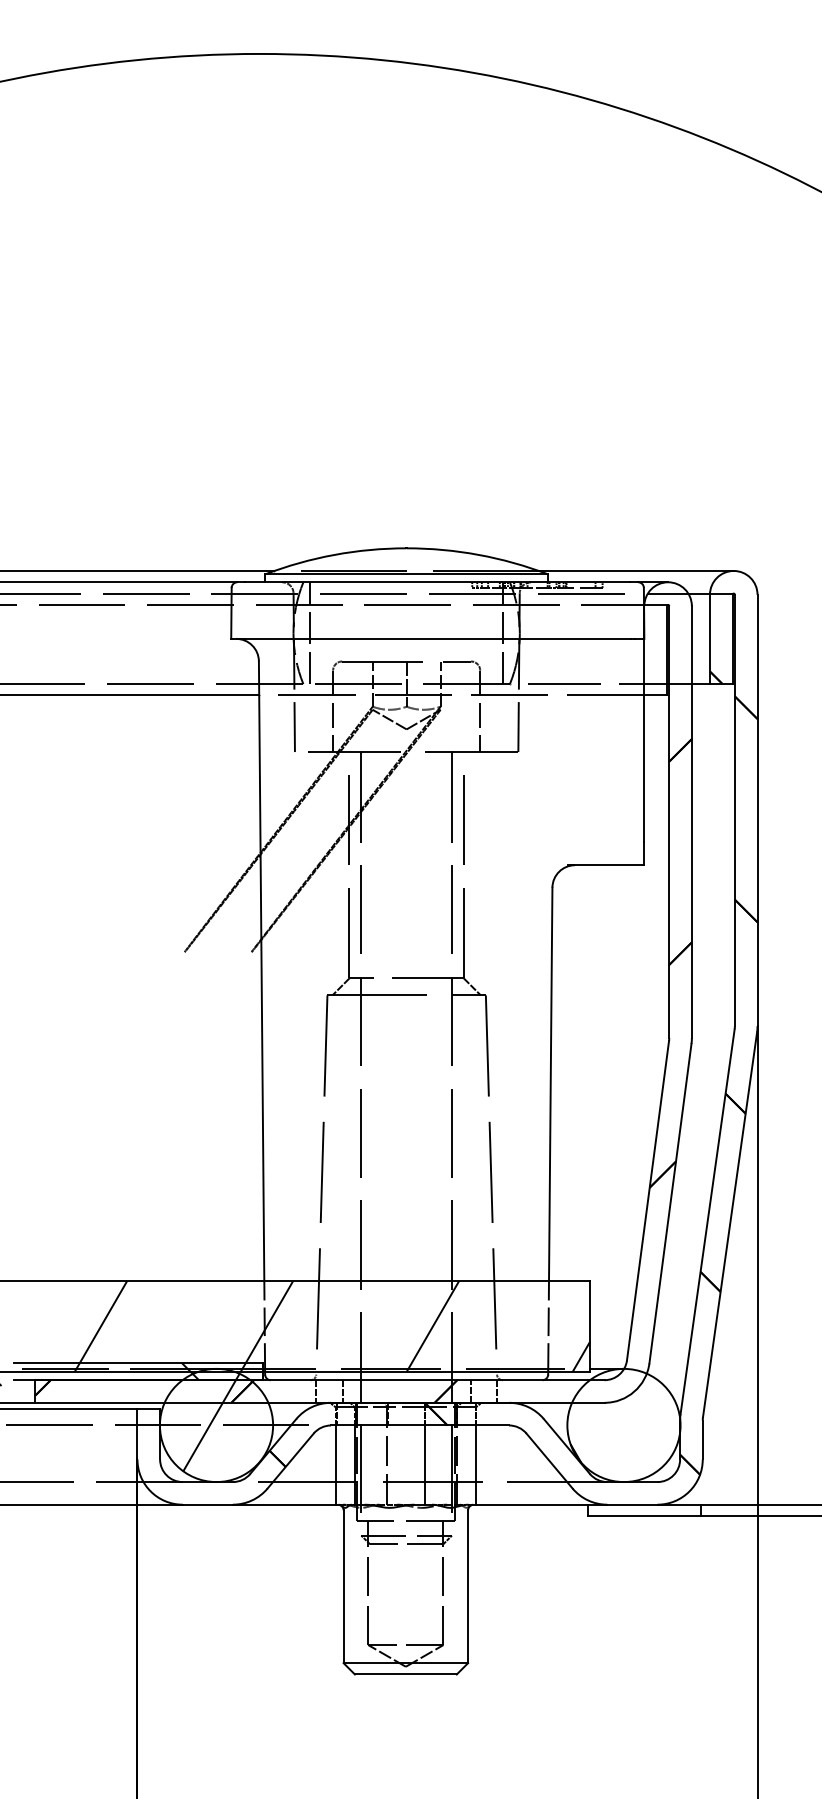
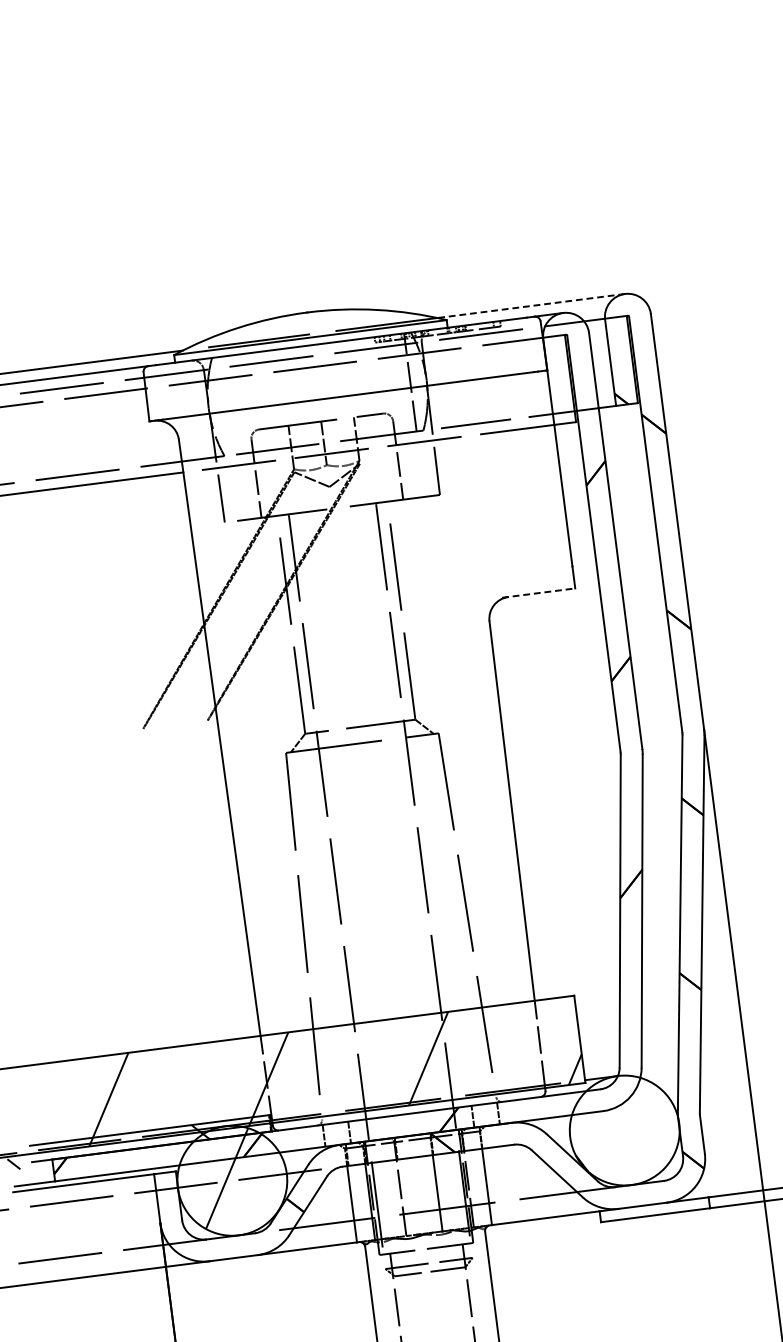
line: (635, 570) -> (530, 305), solid -> dashed
line: (310, 633) -> (225, 406), removed
line: (606, 865) -> (538, 593), solid -> dashed

